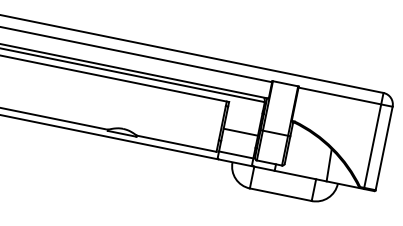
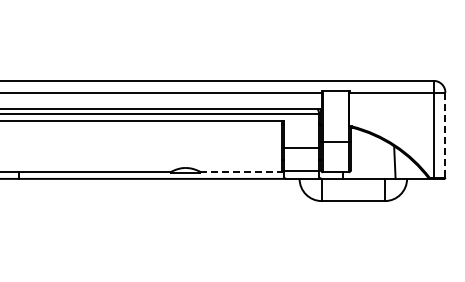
line: (177, 143) -> (241, 171), solid -> dashed
line: (384, 148) -> (445, 135), solid -> dashed

